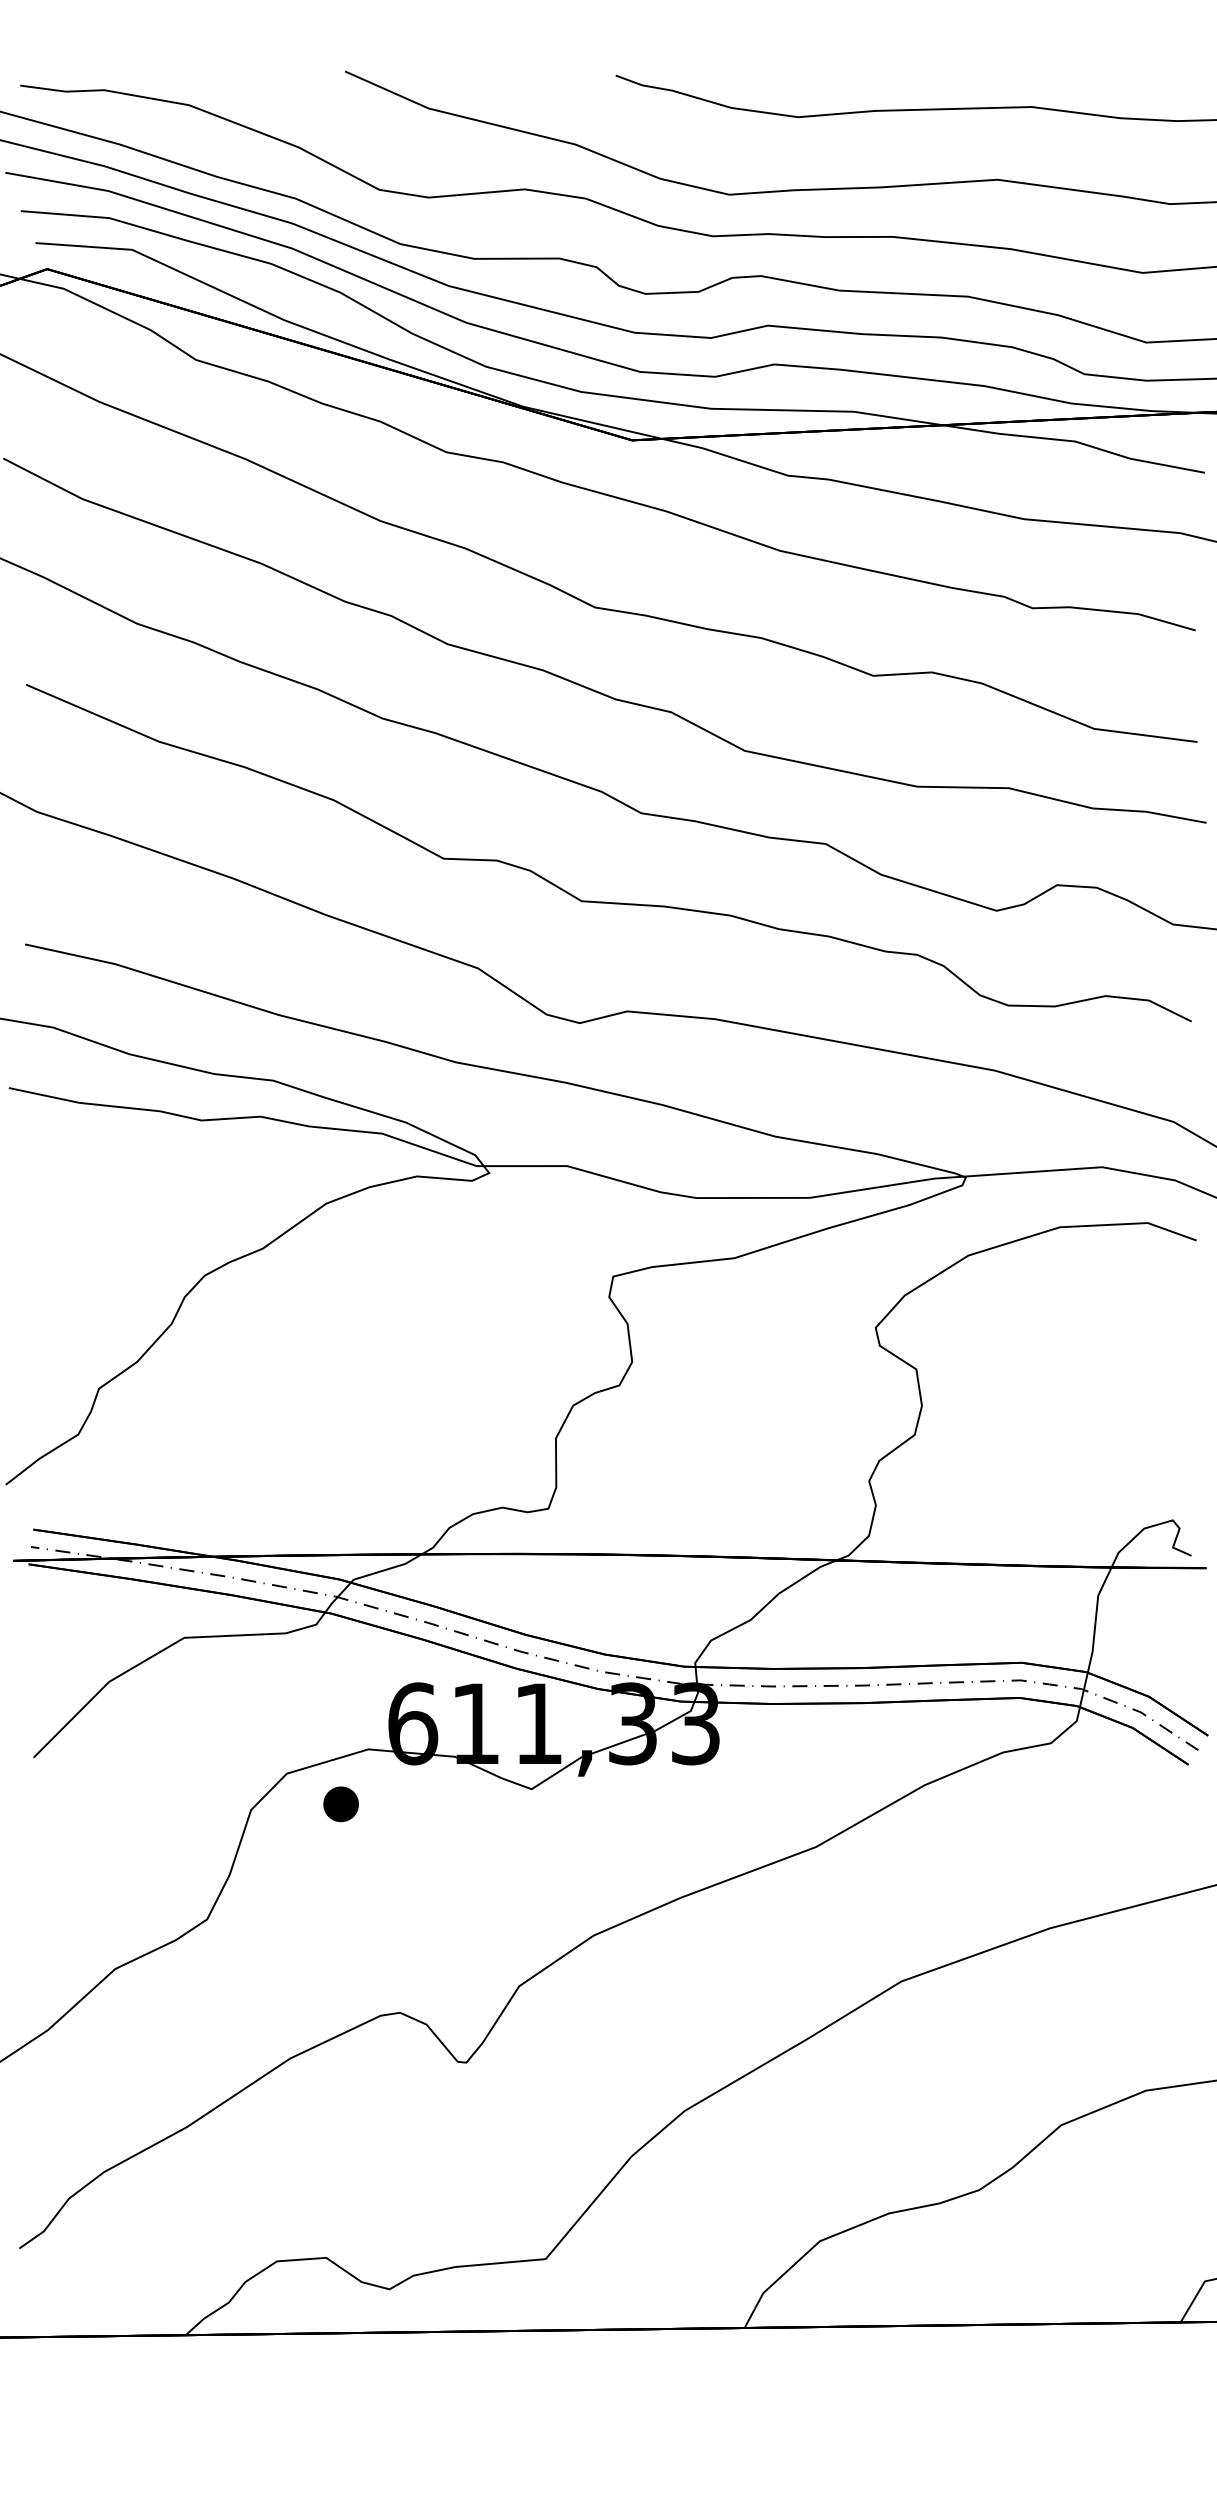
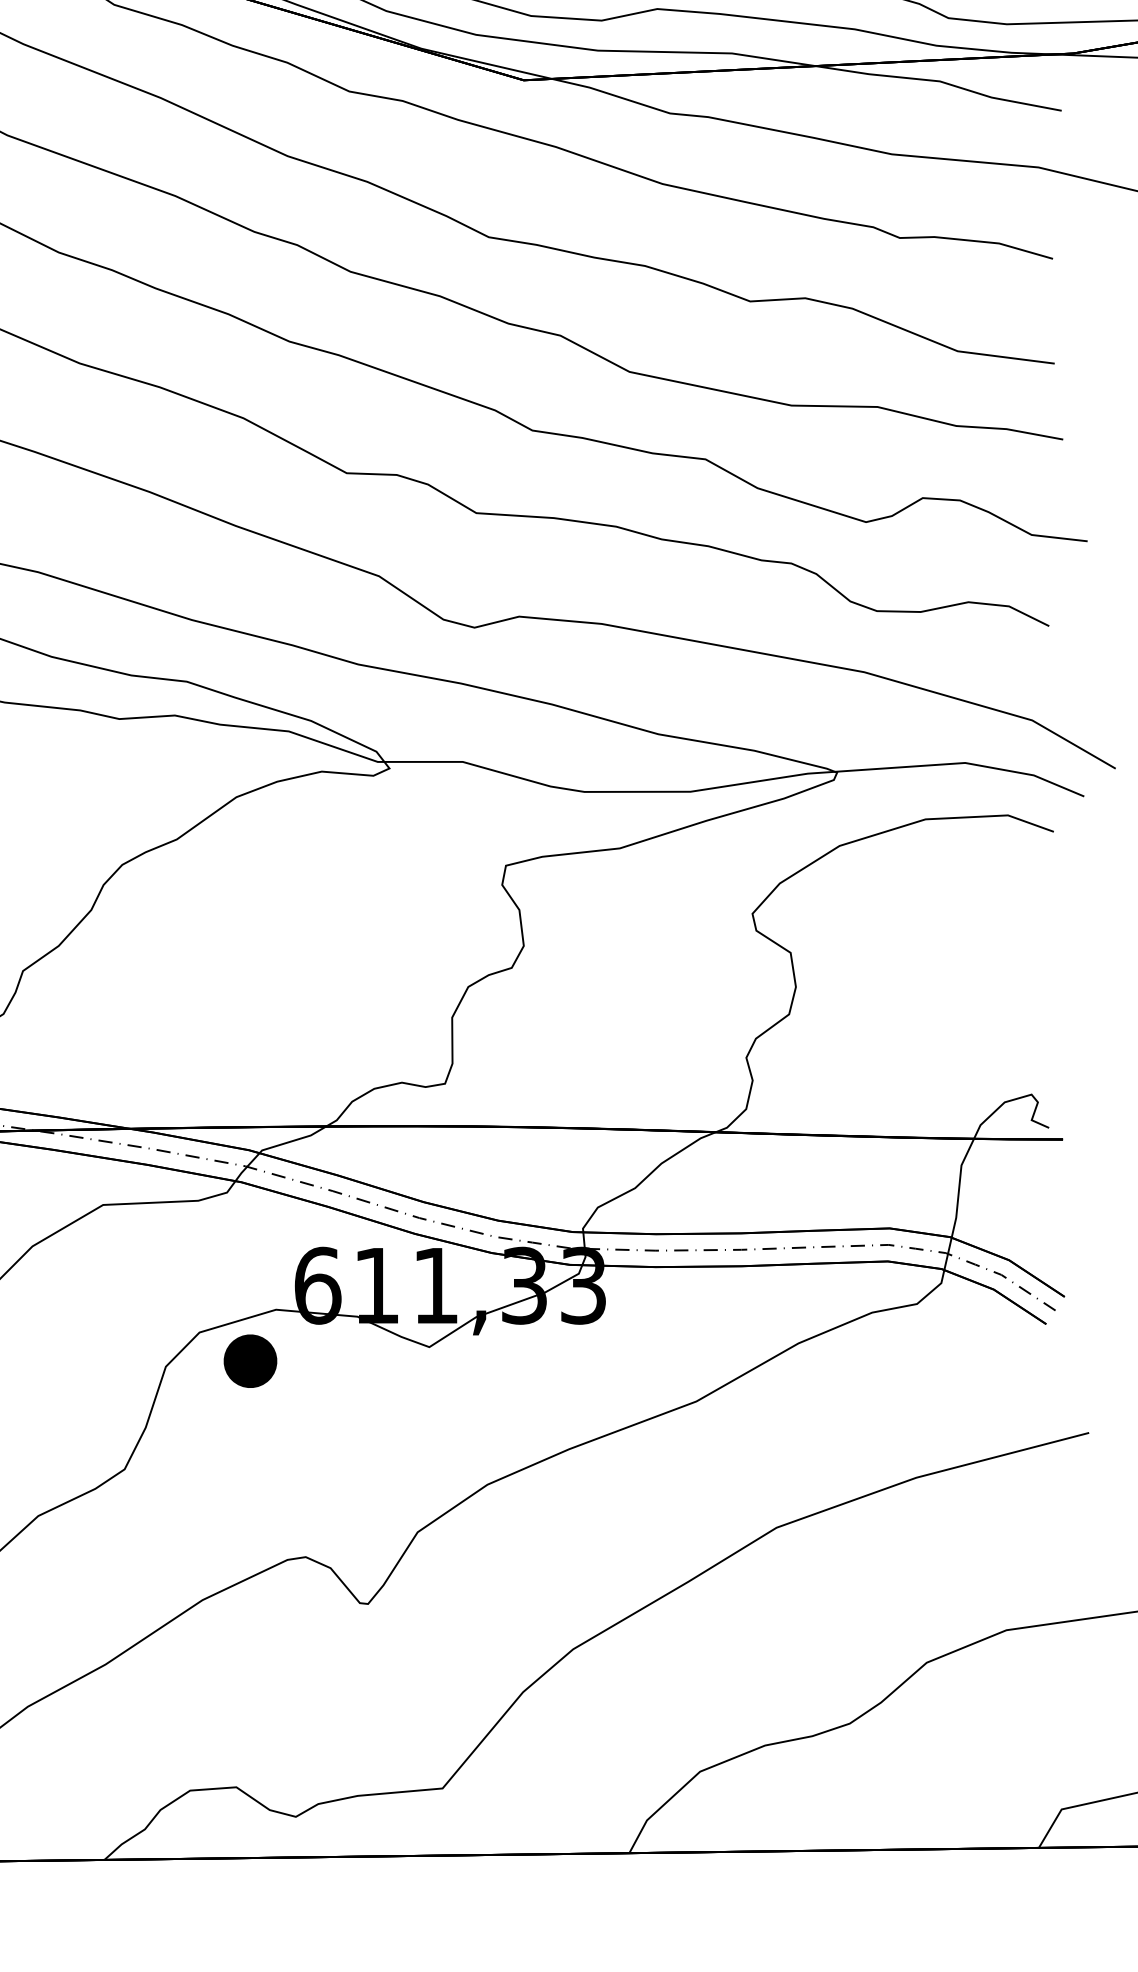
part: (340, 1804) -> (249, 1361), size x1.6

